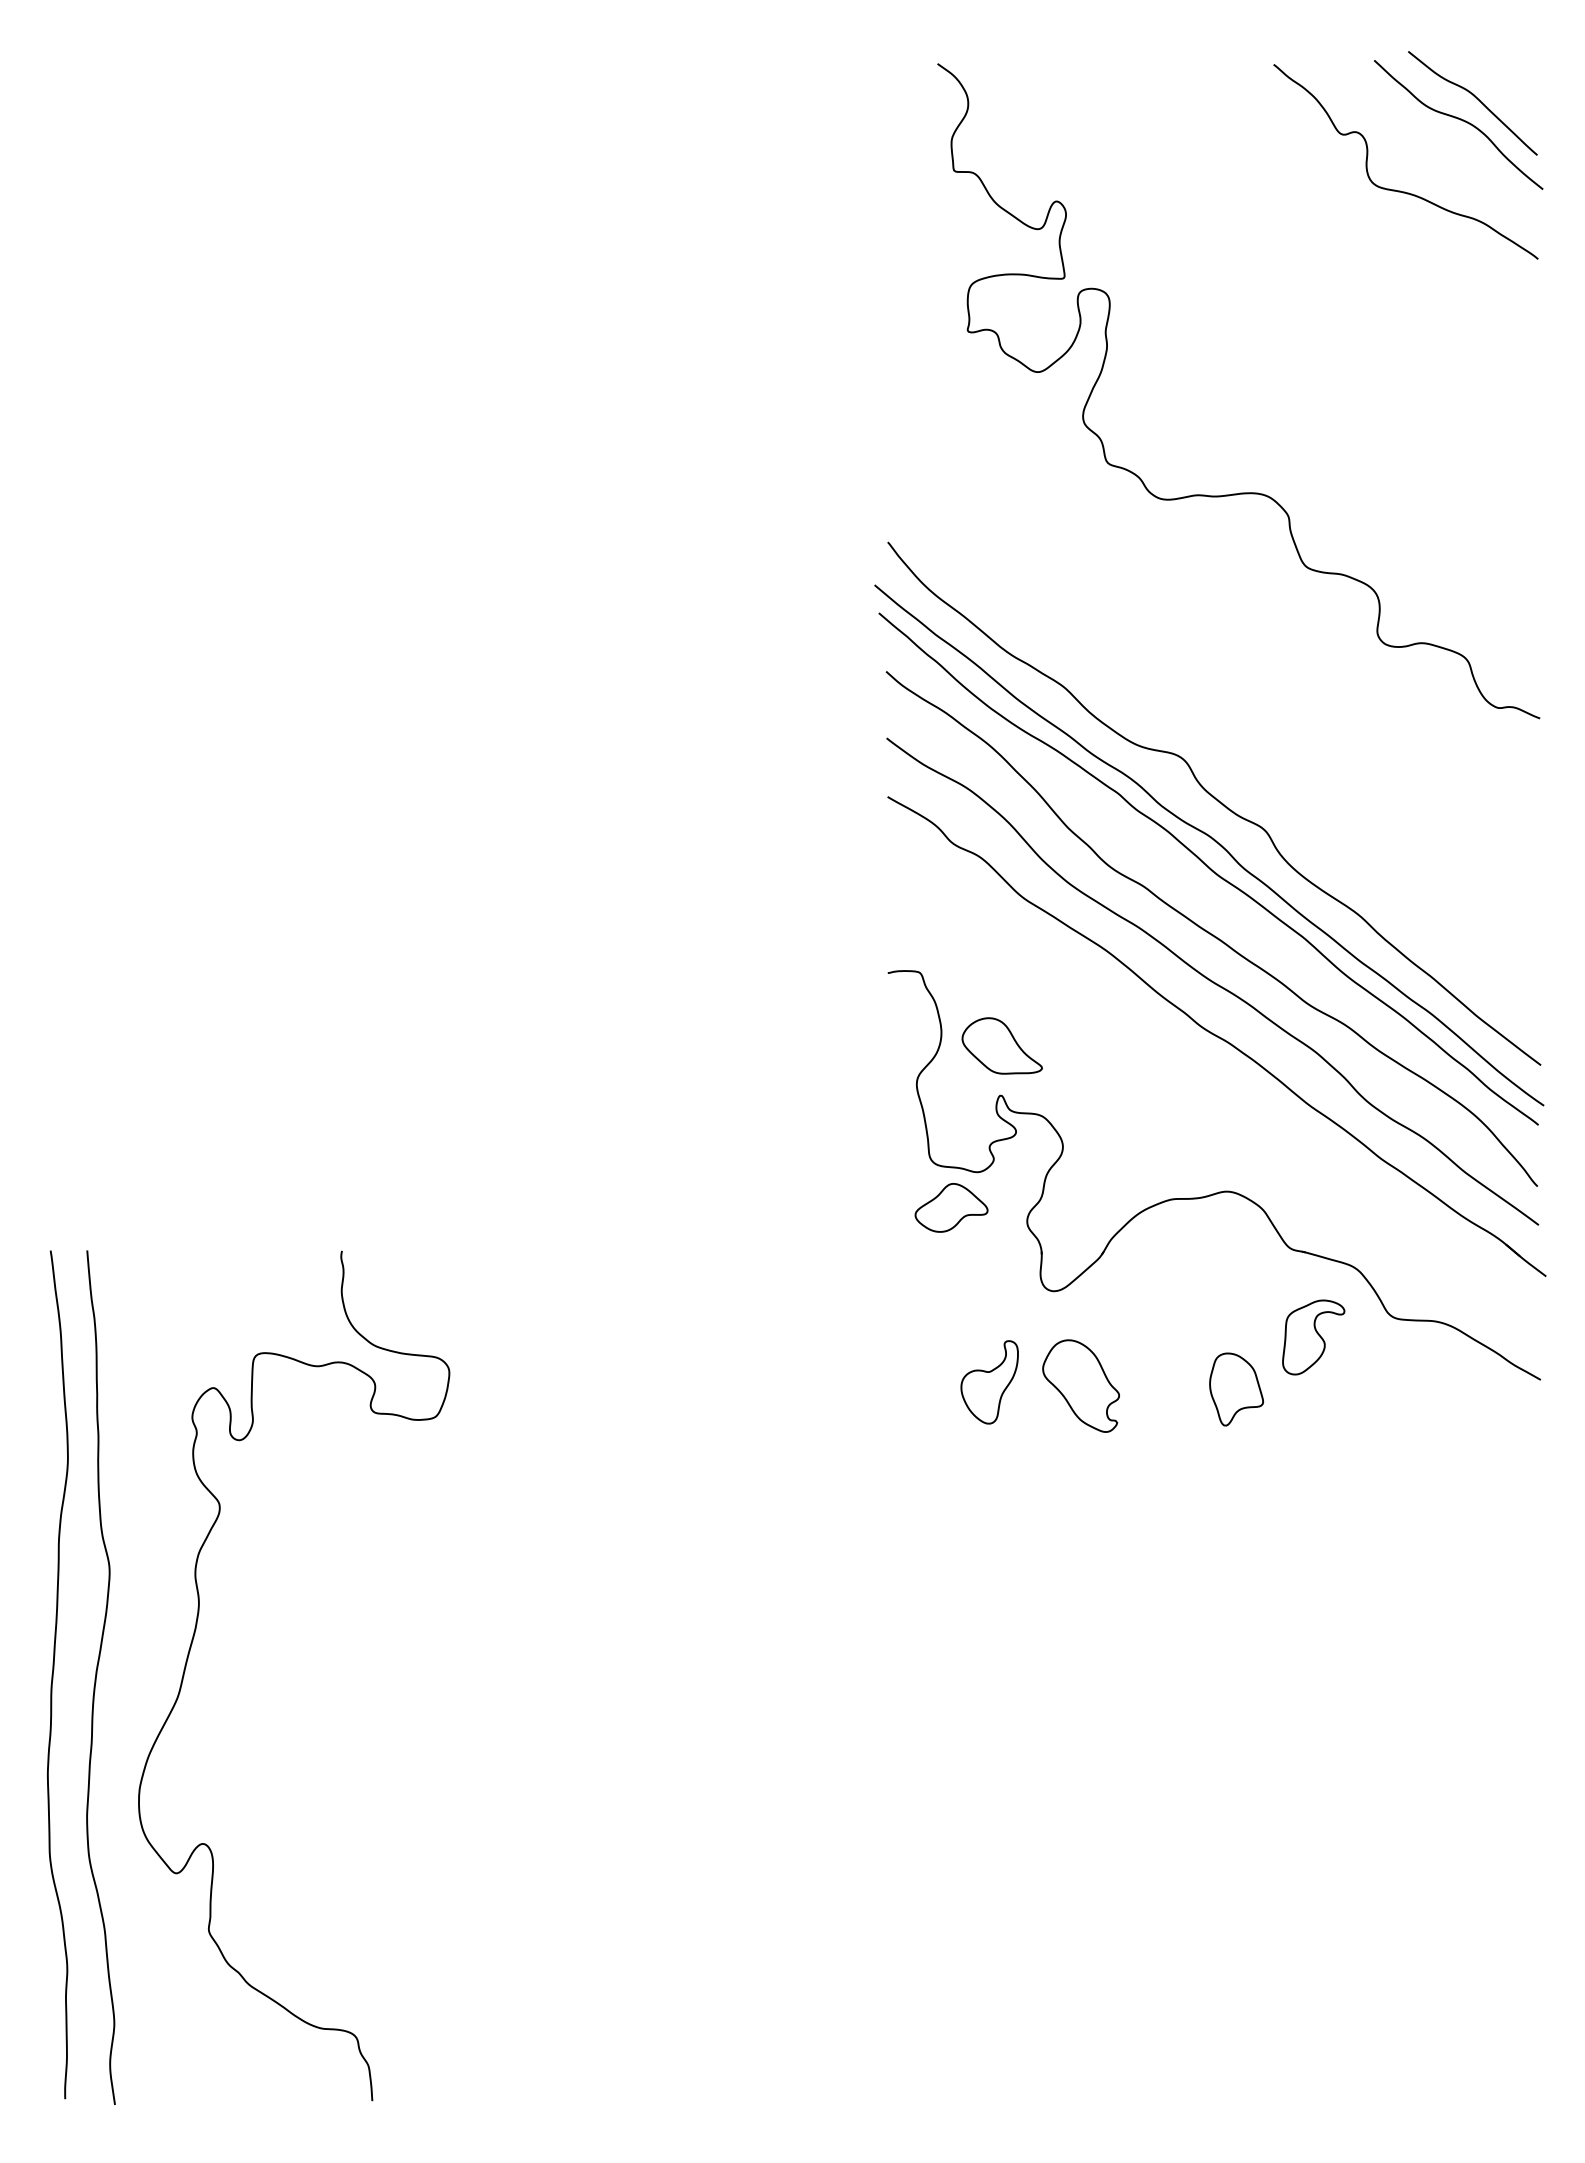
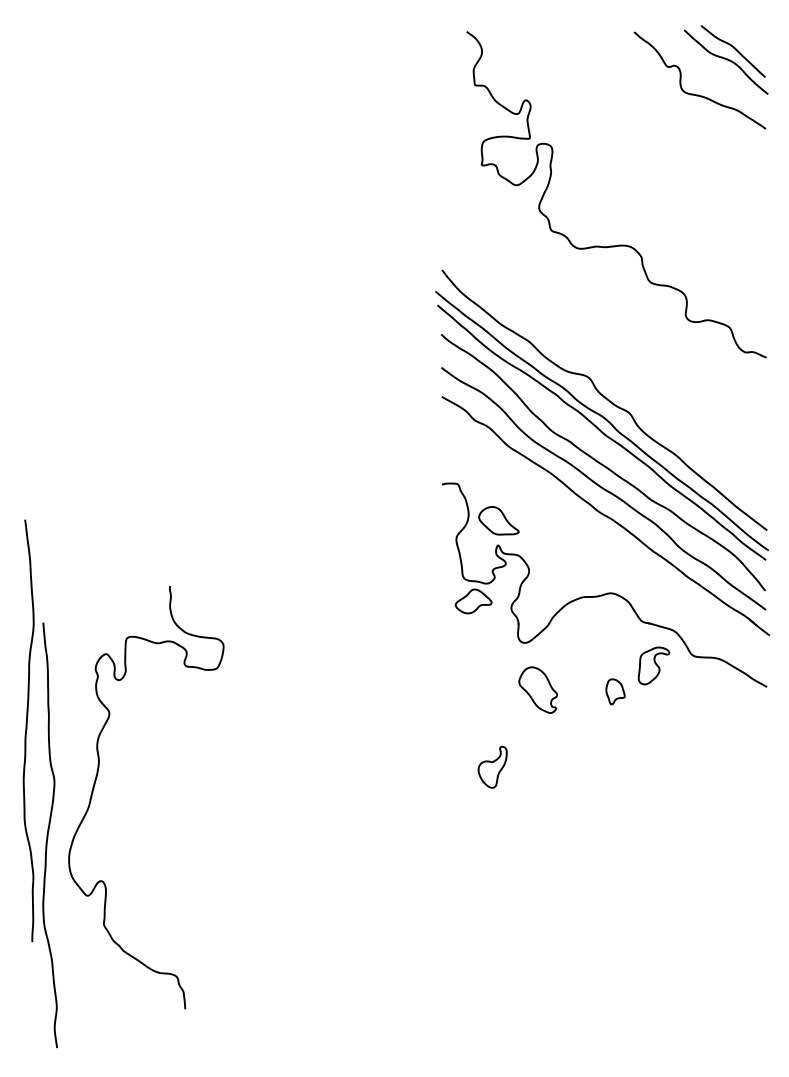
part: (989, 1380) -> (492, 766), moved
part: (1236, 1388) -> (615, 691), size x0.7
curve: (194, 1643) -> (96, 781), moved
curve: (55, 1673) -> (27, 730), moved

